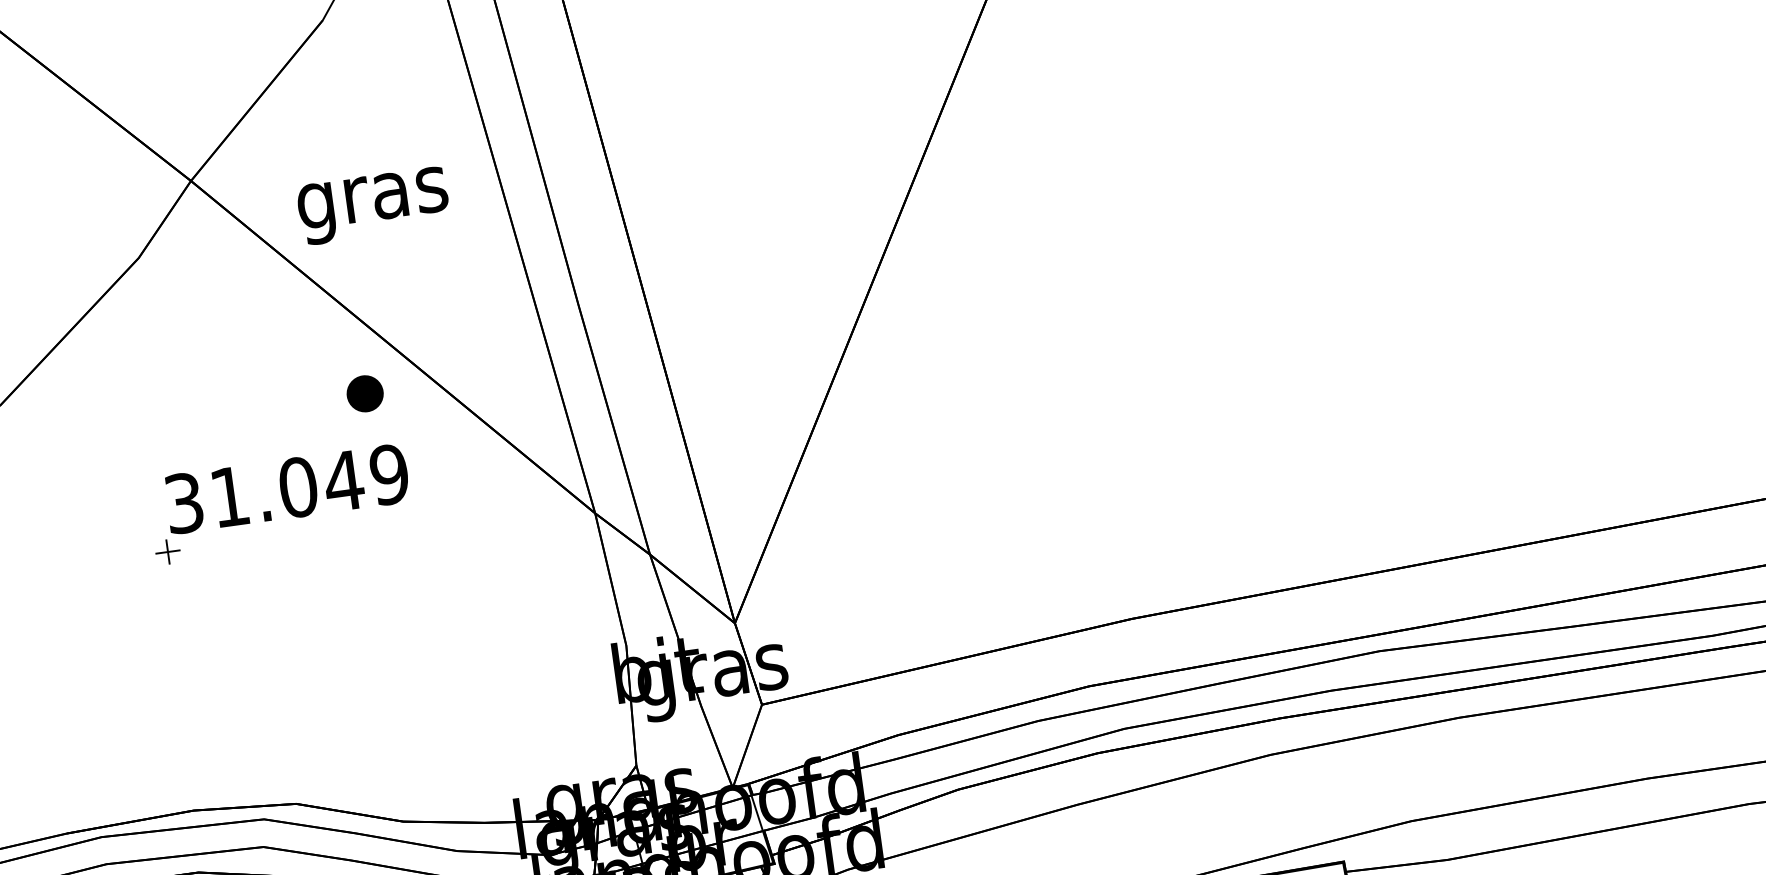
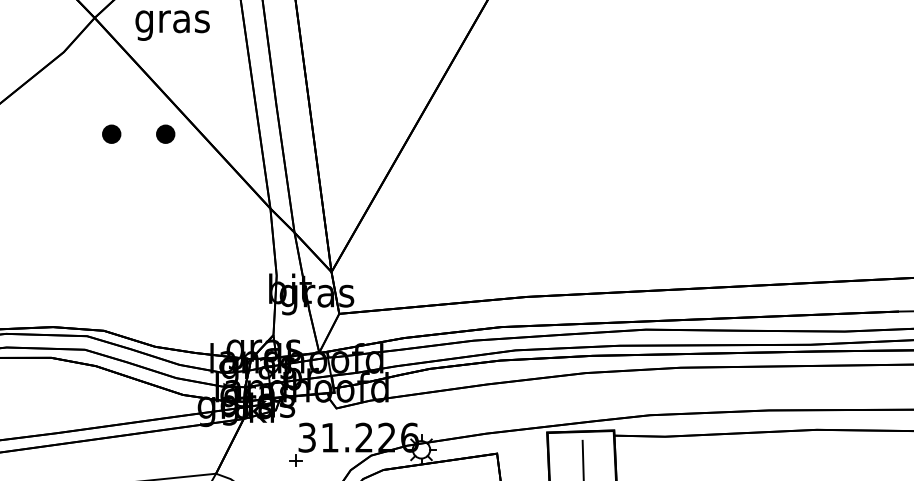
text: (373, 205) -> (172, 25), moved
part: (256, 407) -> (111, 133), added
part: (280, 503) -> (116, 182), removed

